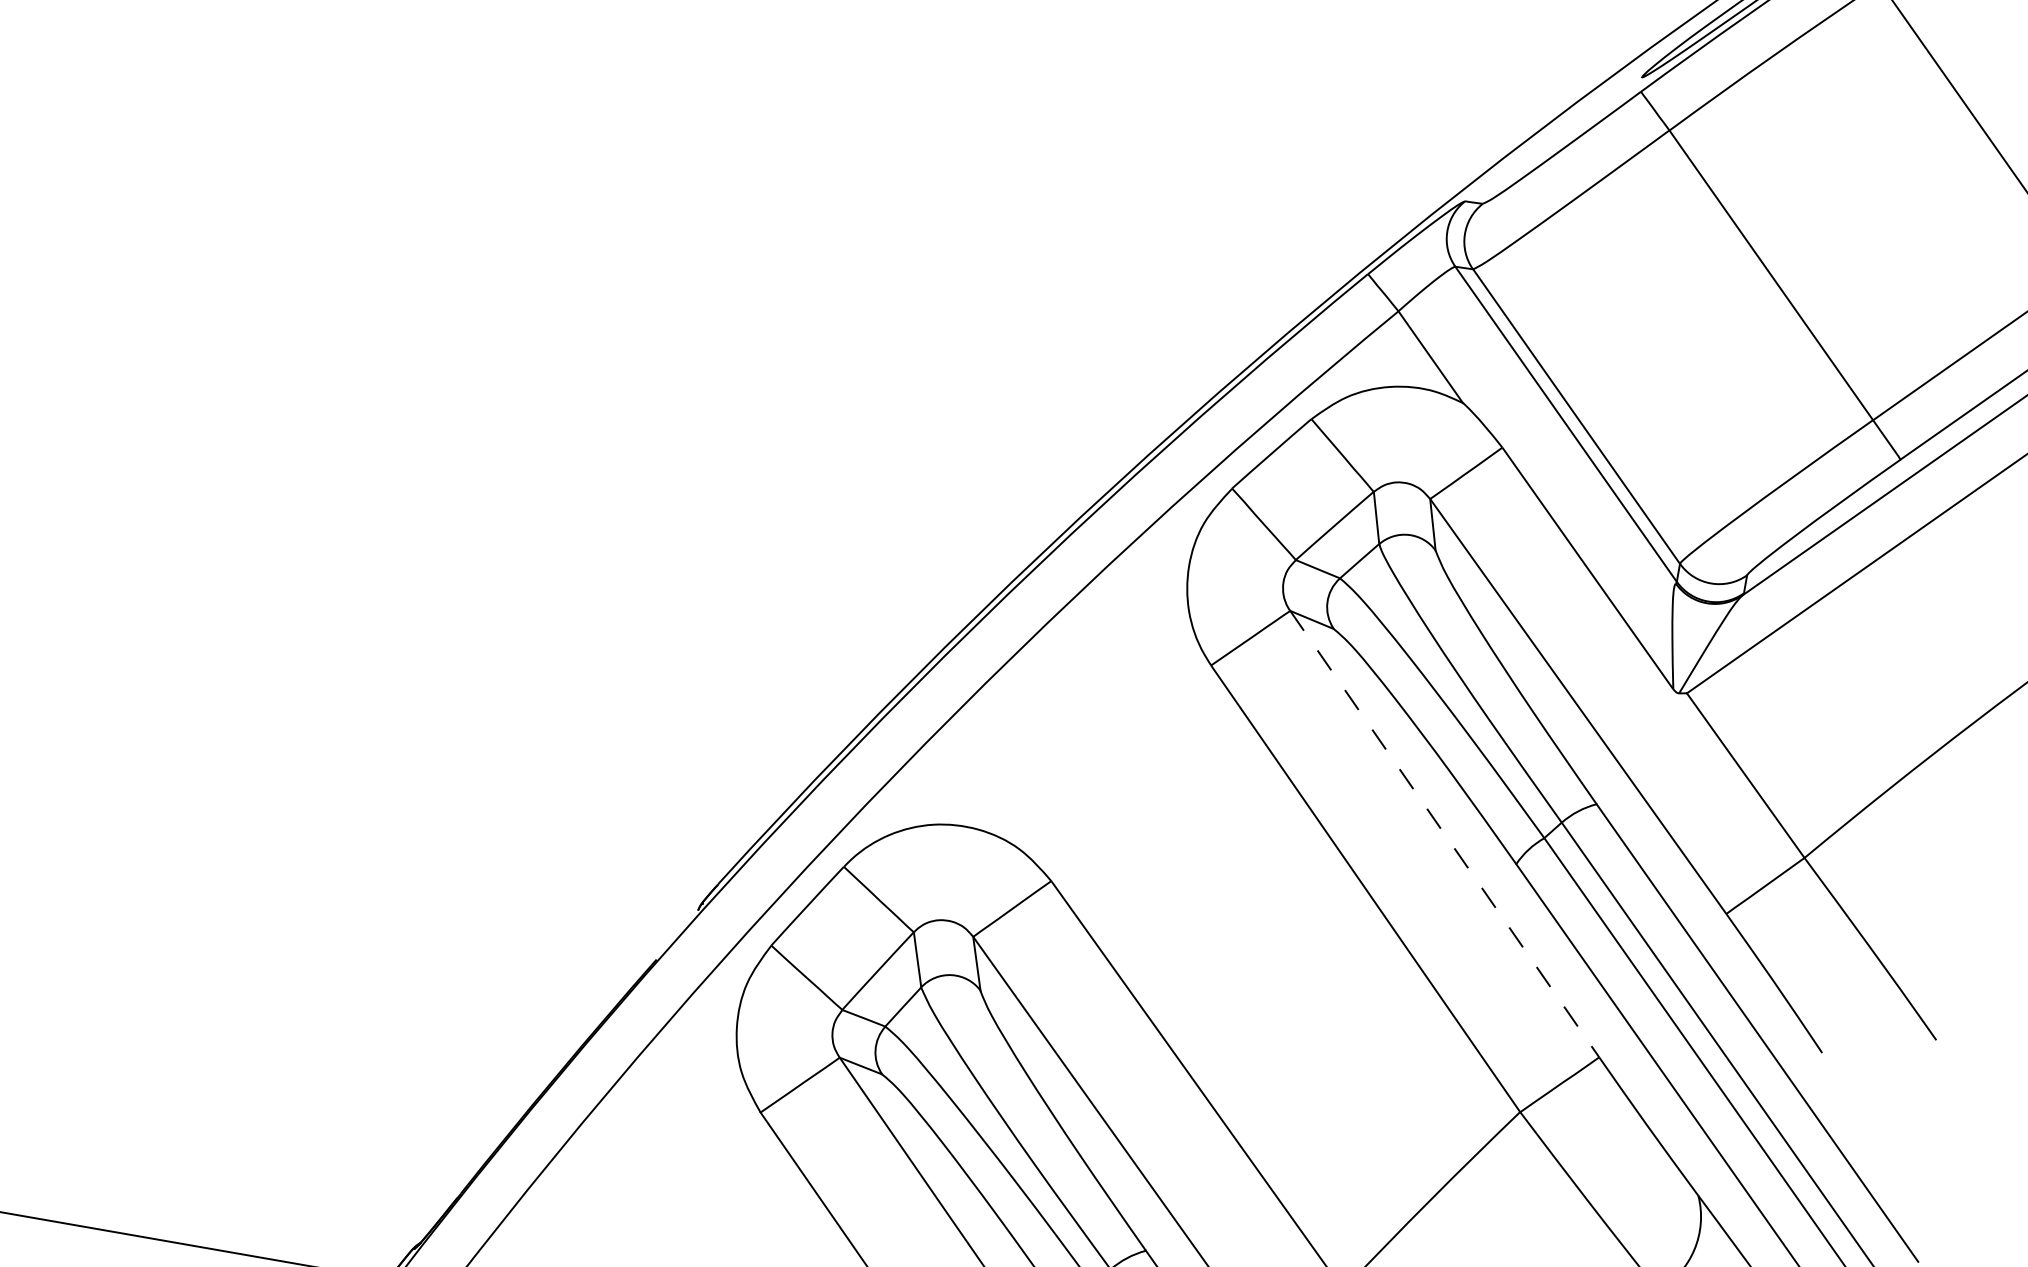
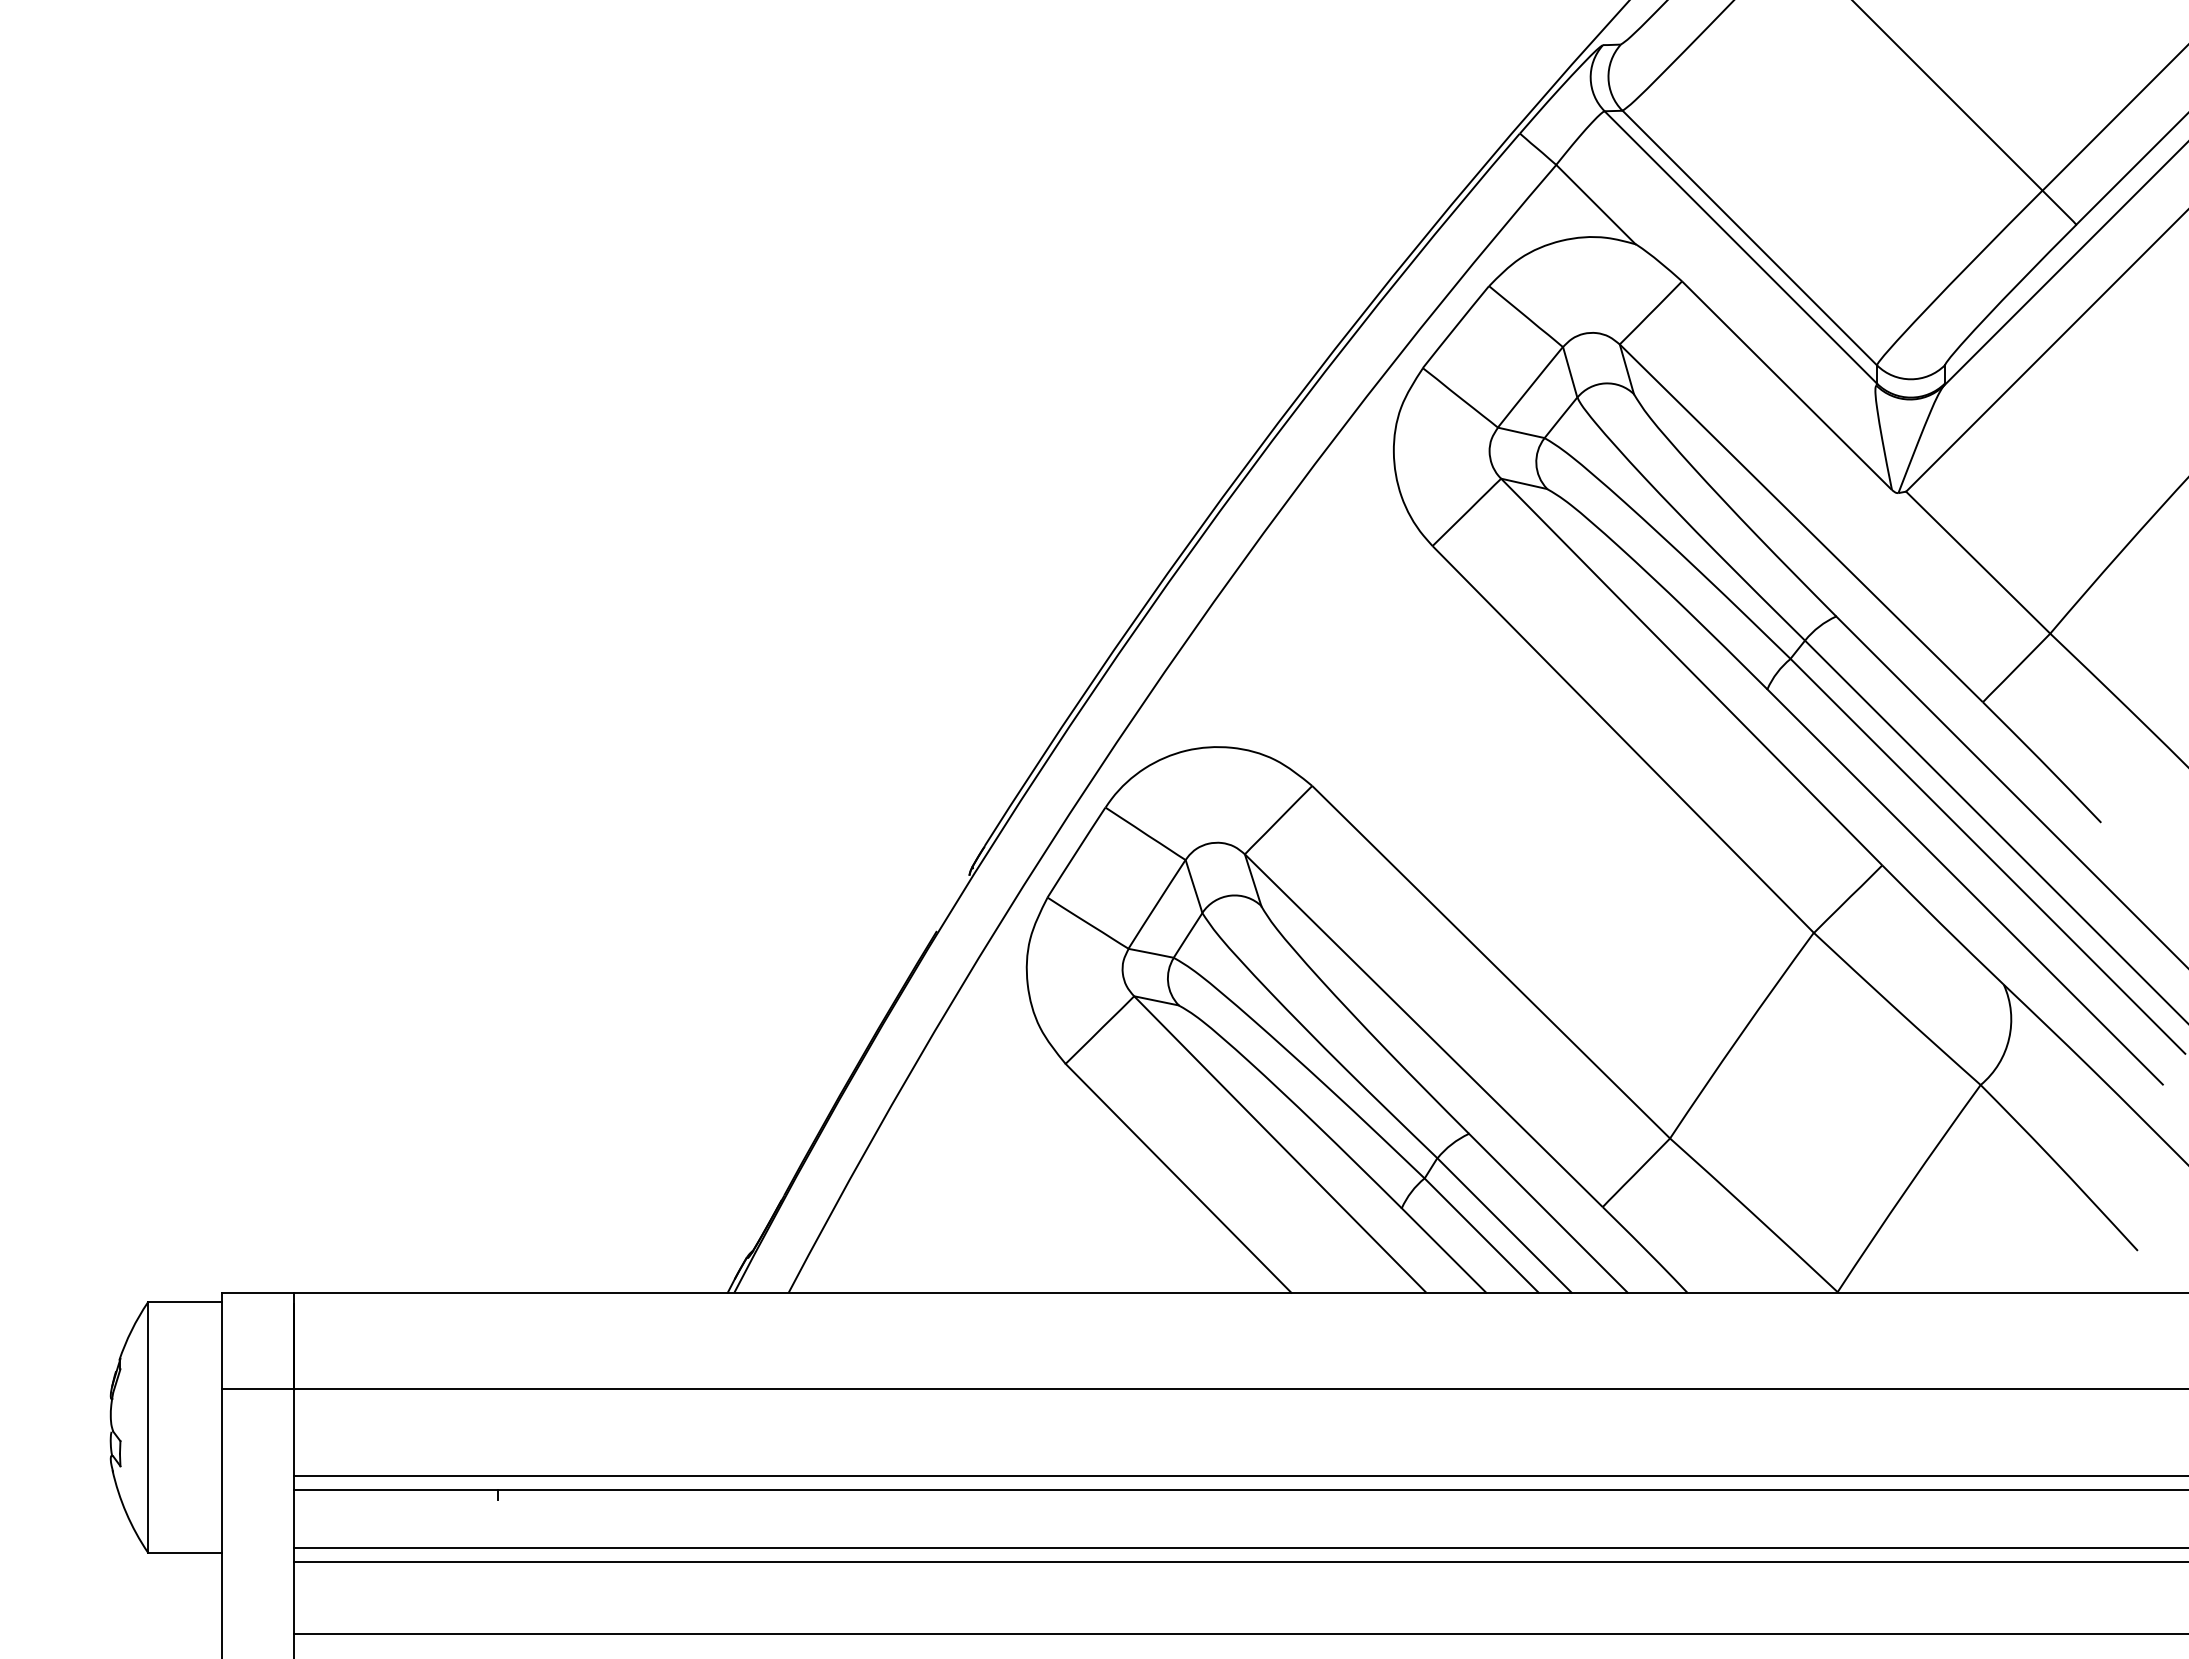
line: (1444, 834) -> (1691, 672), dashed -> solid

